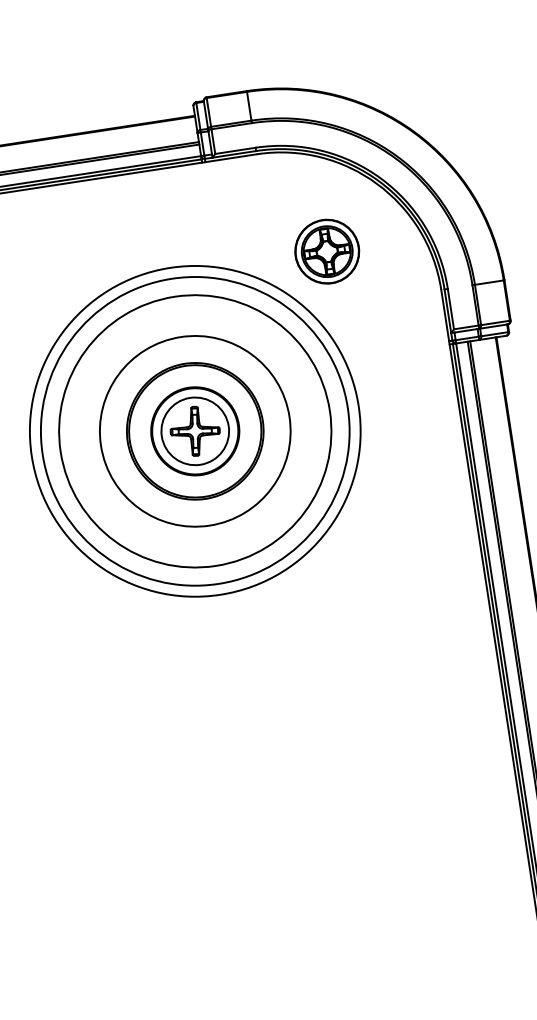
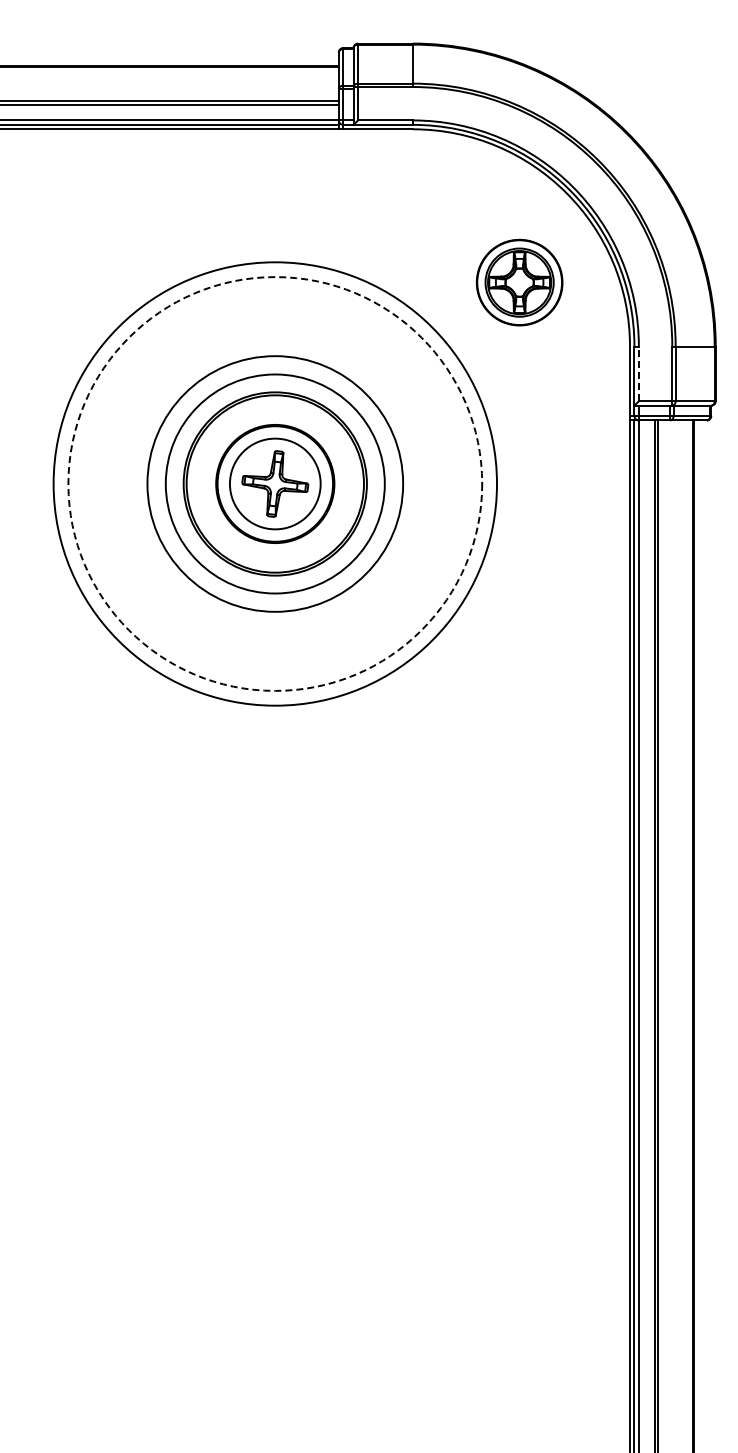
part: (327, 251) -> (519, 282), moved
line: (450, 308) -> (638, 373), solid -> dashed
circle: (195, 430) -> (275, 483), solid -> dashed
circle: (194, 431) -> (274, 483), size x0.6

